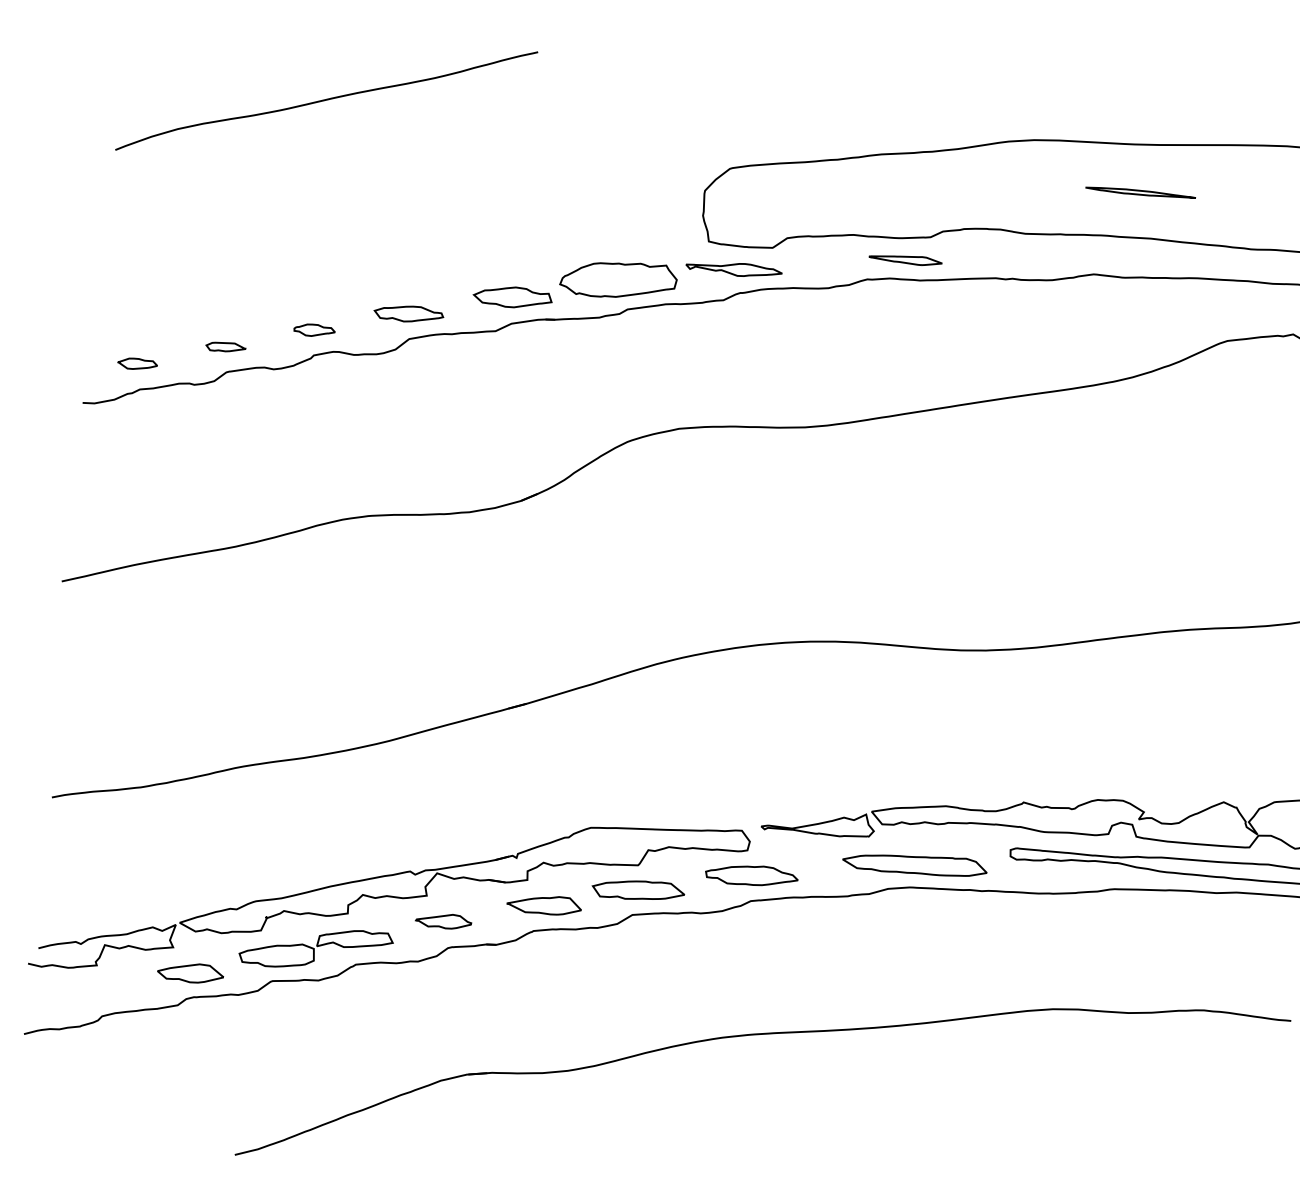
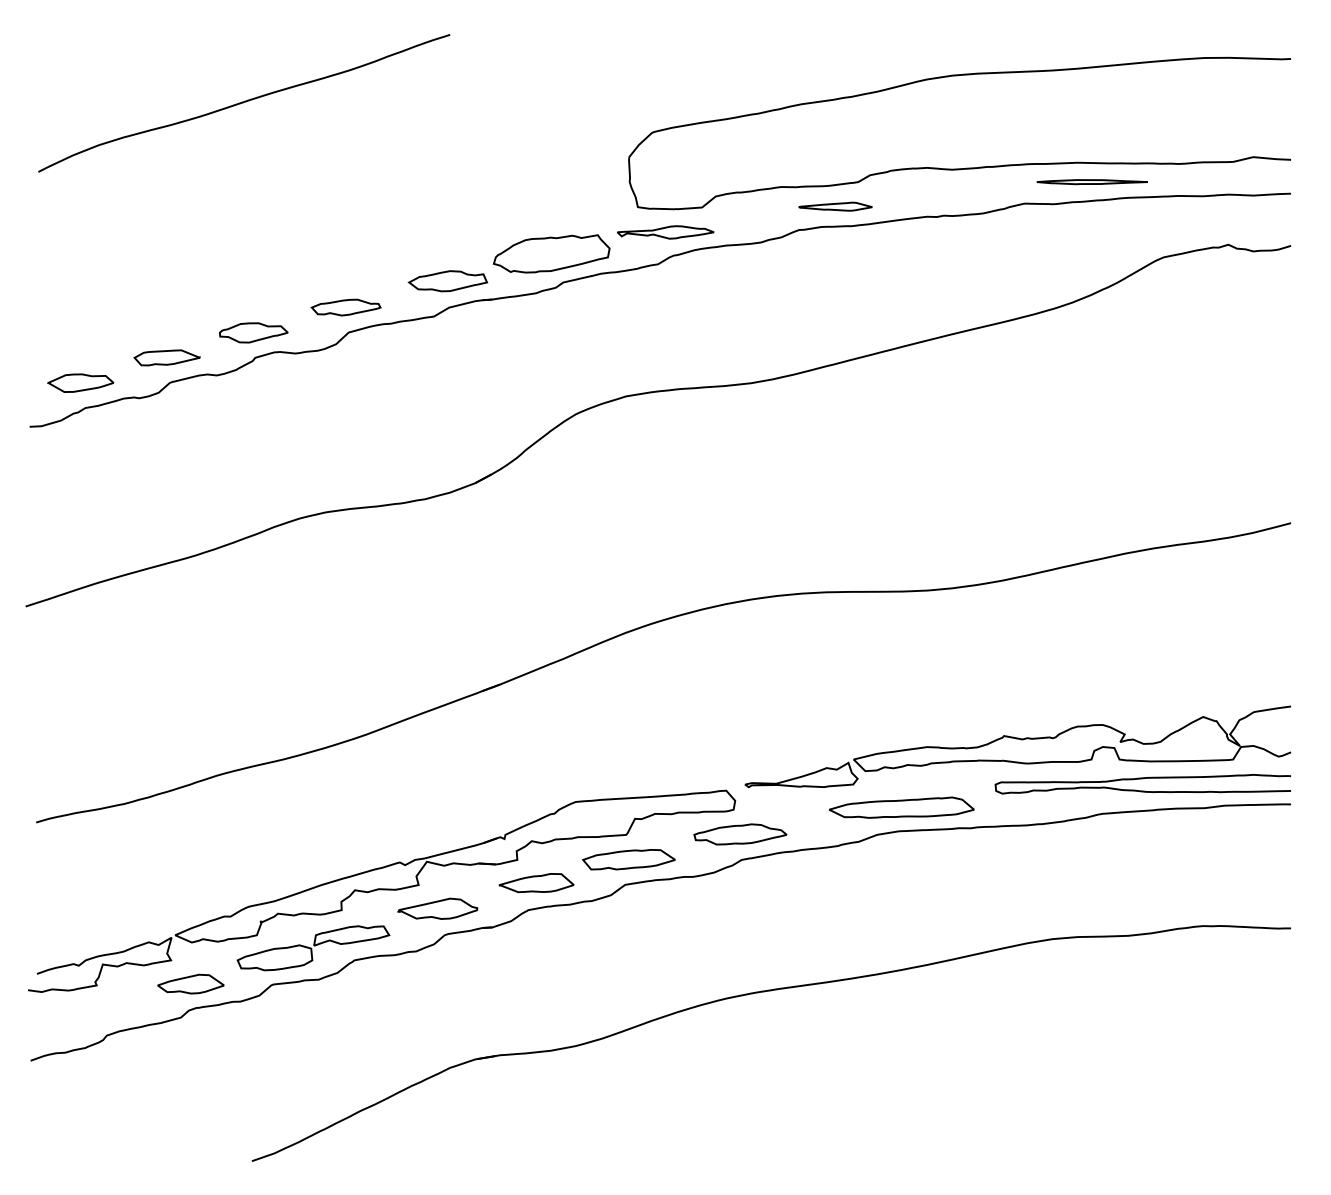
part: (1139, 193) -> (1091, 182), moved
part: (314, 330) -> (253, 332), size x1.67
part: (225, 346) -> (166, 357), size x1.67
part: (137, 363) -> (80, 382), size x1.67
part: (443, 920) -> (437, 908), size x1.43

